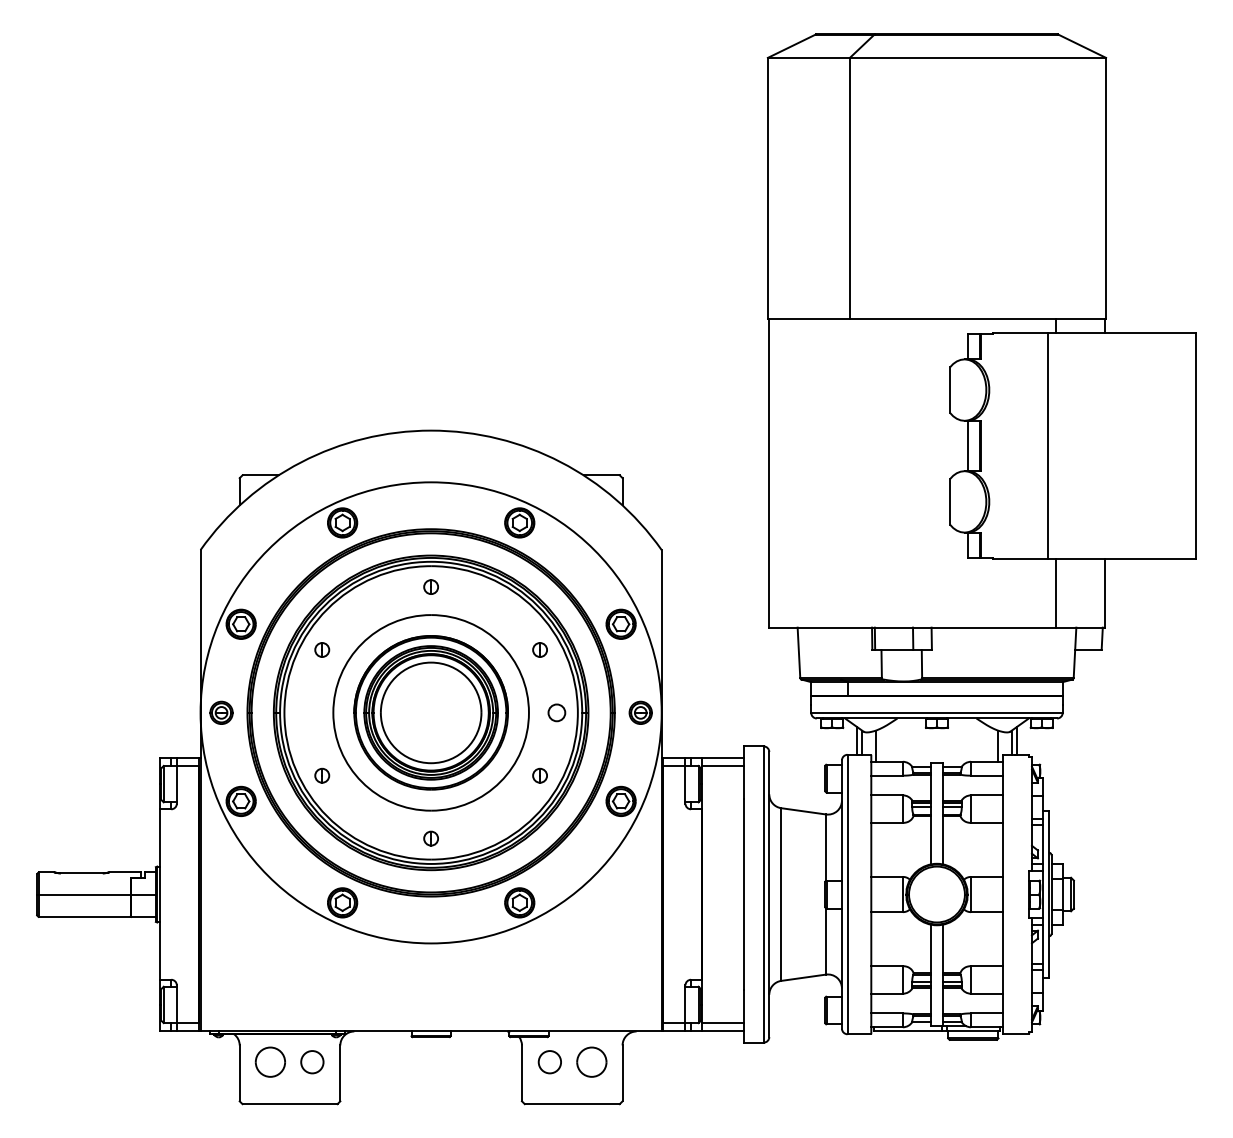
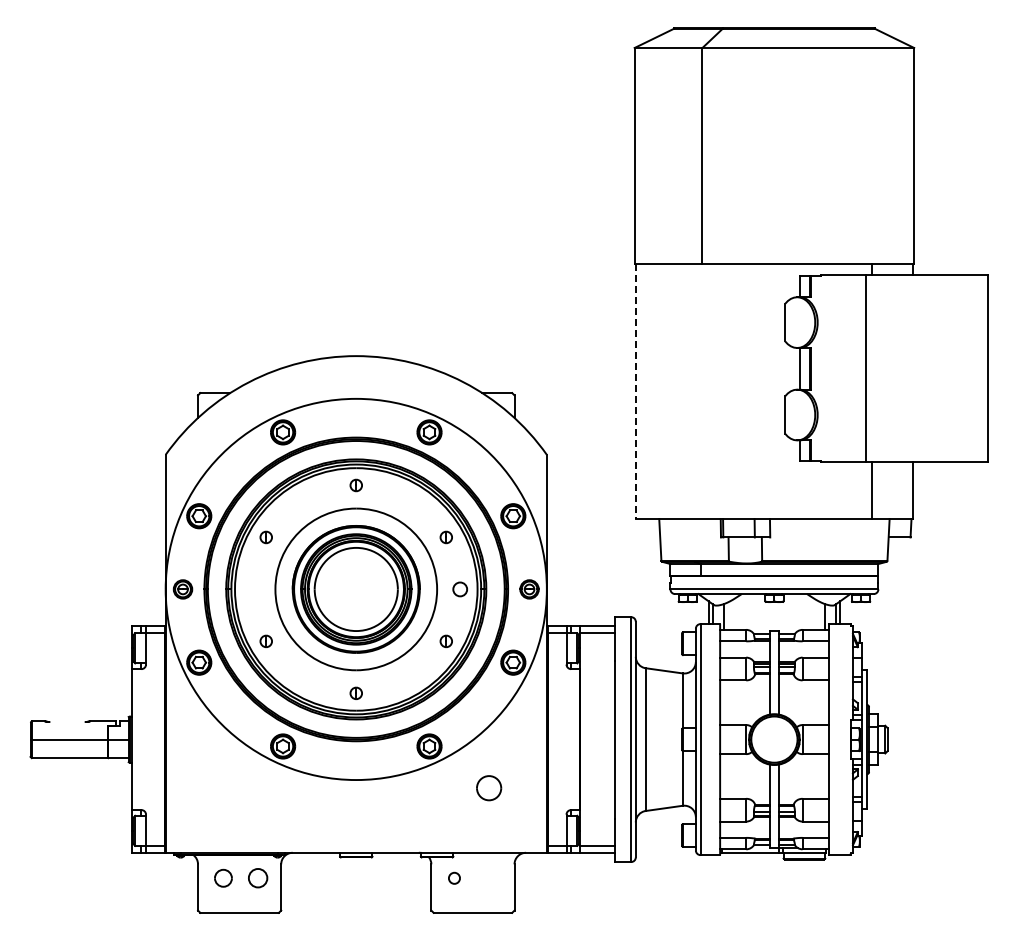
line: (768, 473) -> (635, 391), solid -> dashed
line: (81, 873) -> (67, 722), removed
part: (270, 1062) -> (223, 878), size x0.7
circle: (549, 1062) -> (454, 878), size x0.6
part: (592, 1062) -> (489, 788), moved

